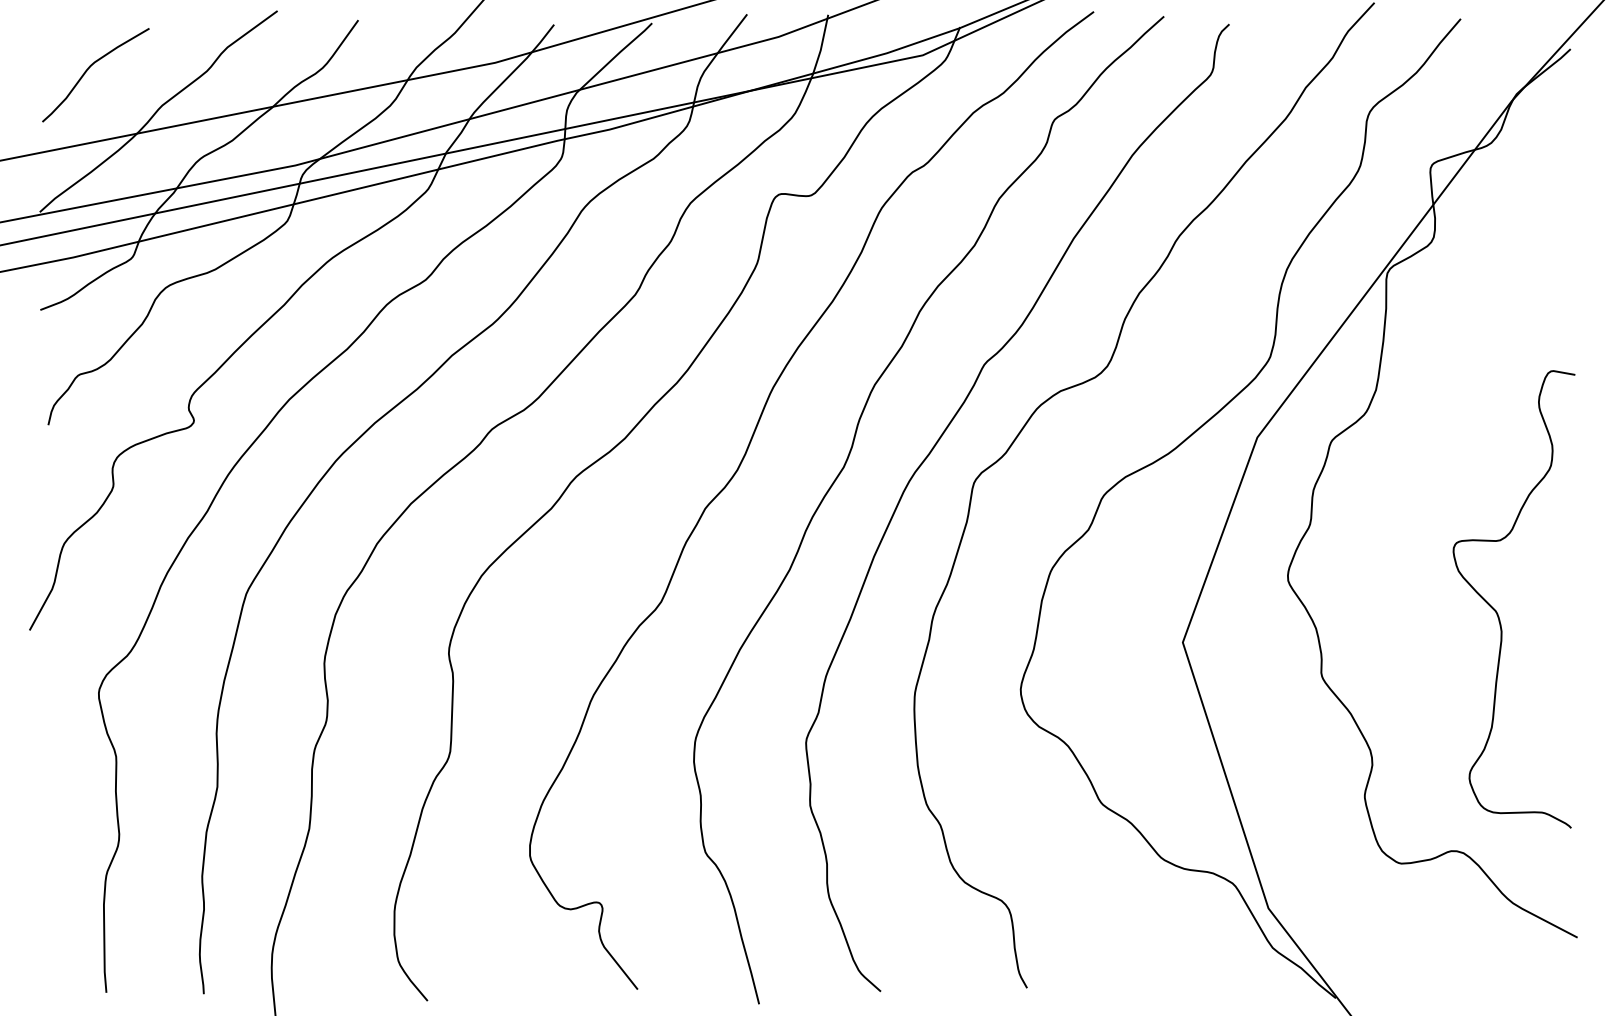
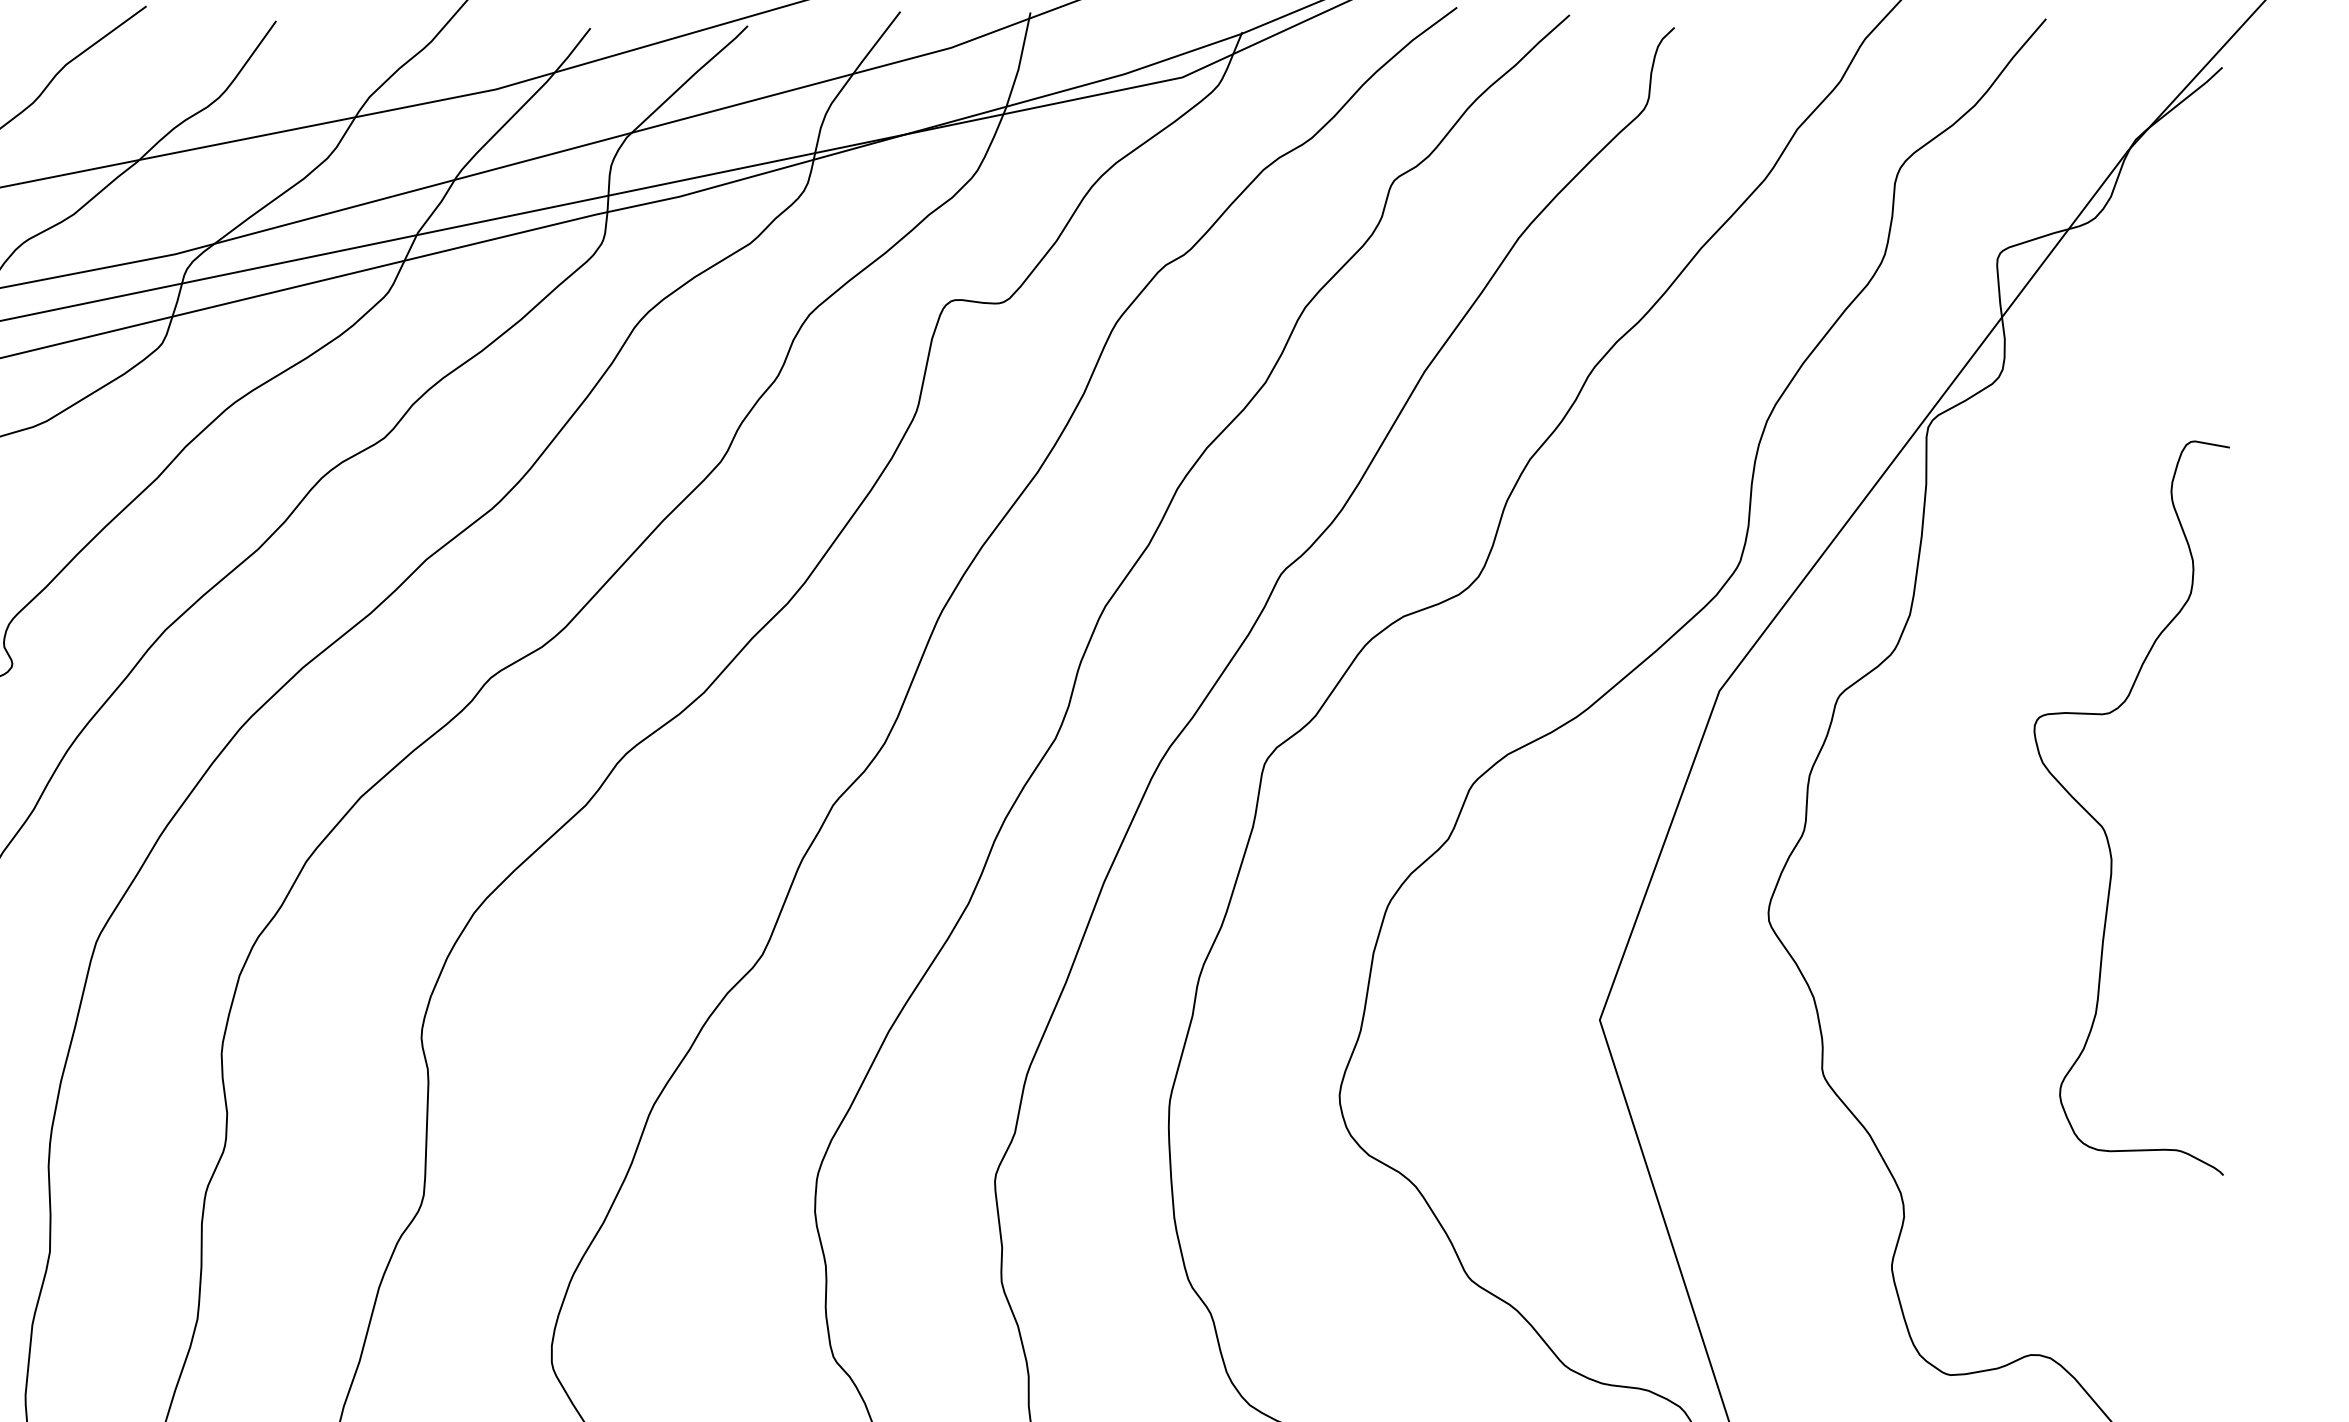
curve: (1496, 610) -> (2103, 825), moved

